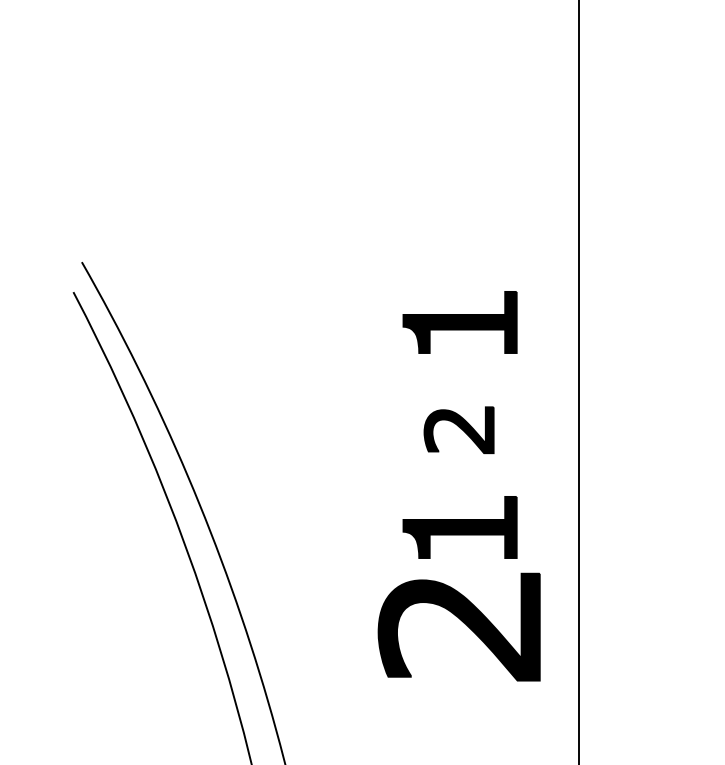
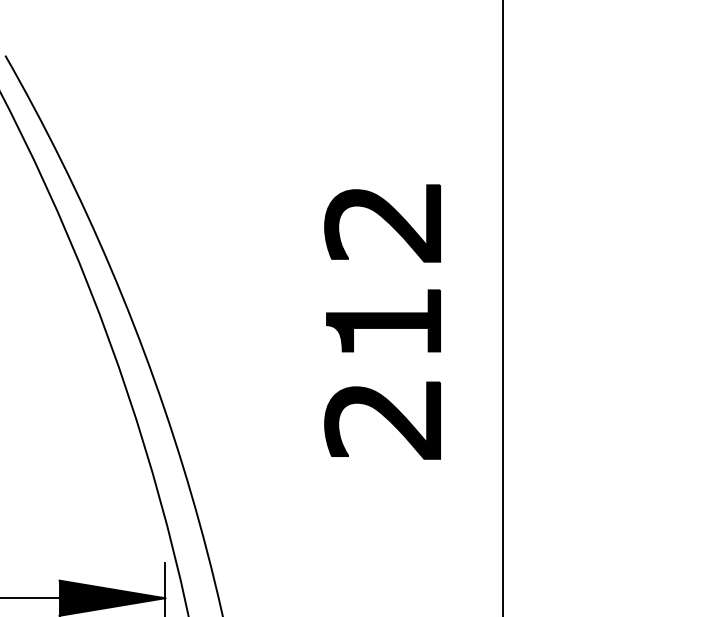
part: (459, 322) -> (382, 115), removed
part: (458, 430) -> (381, 223), size x1.67
part: (458, 627) -> (381, 420), size x0.71

